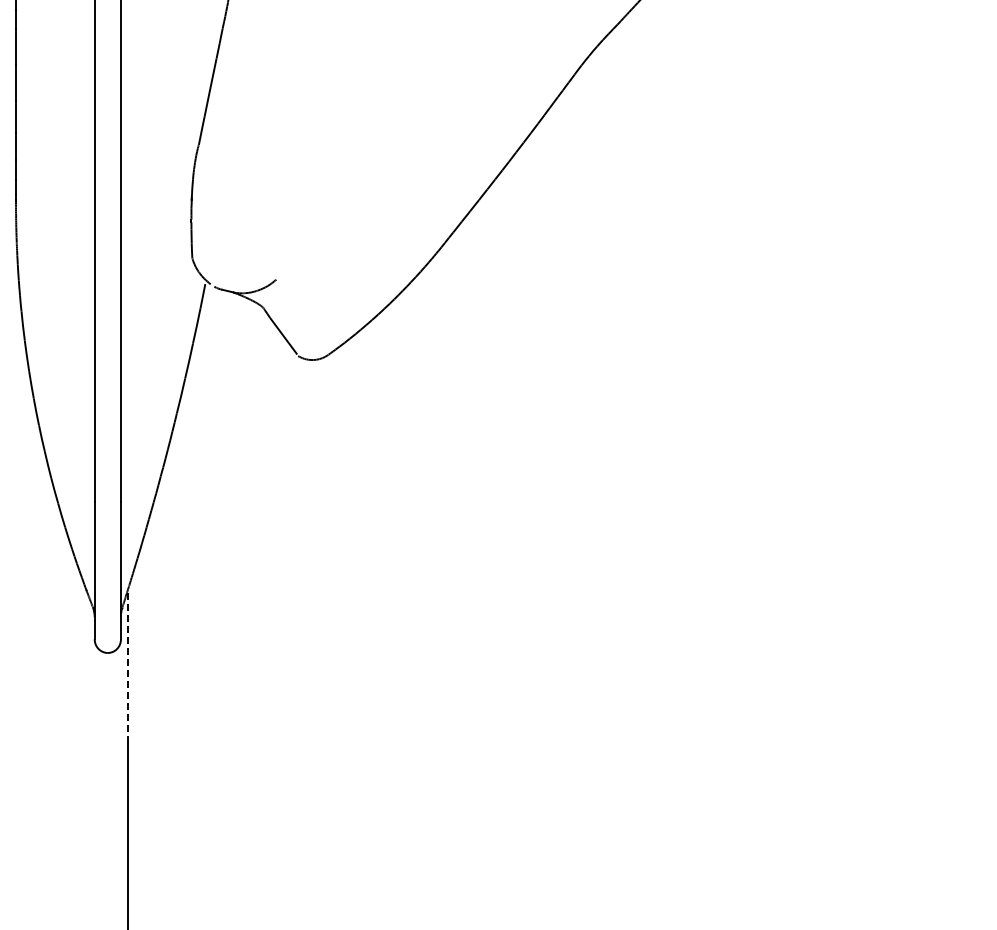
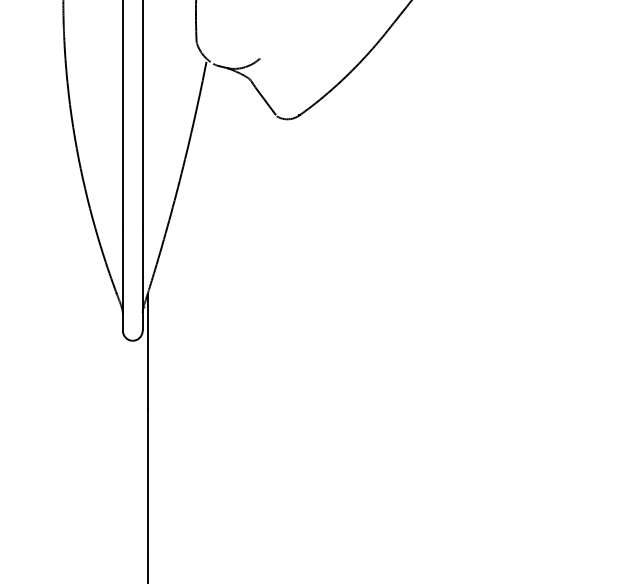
line: (127, 667) -> (147, 351), dashed -> solid

